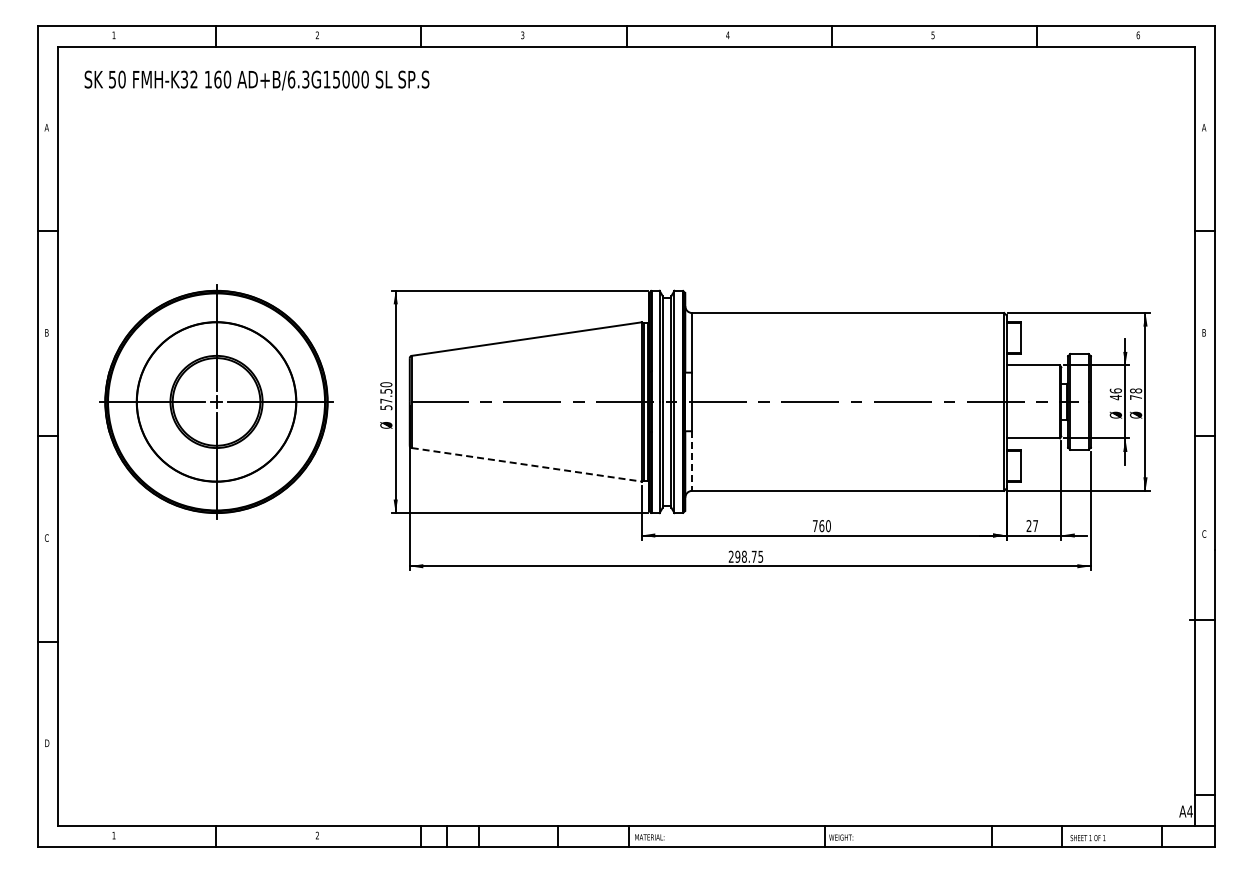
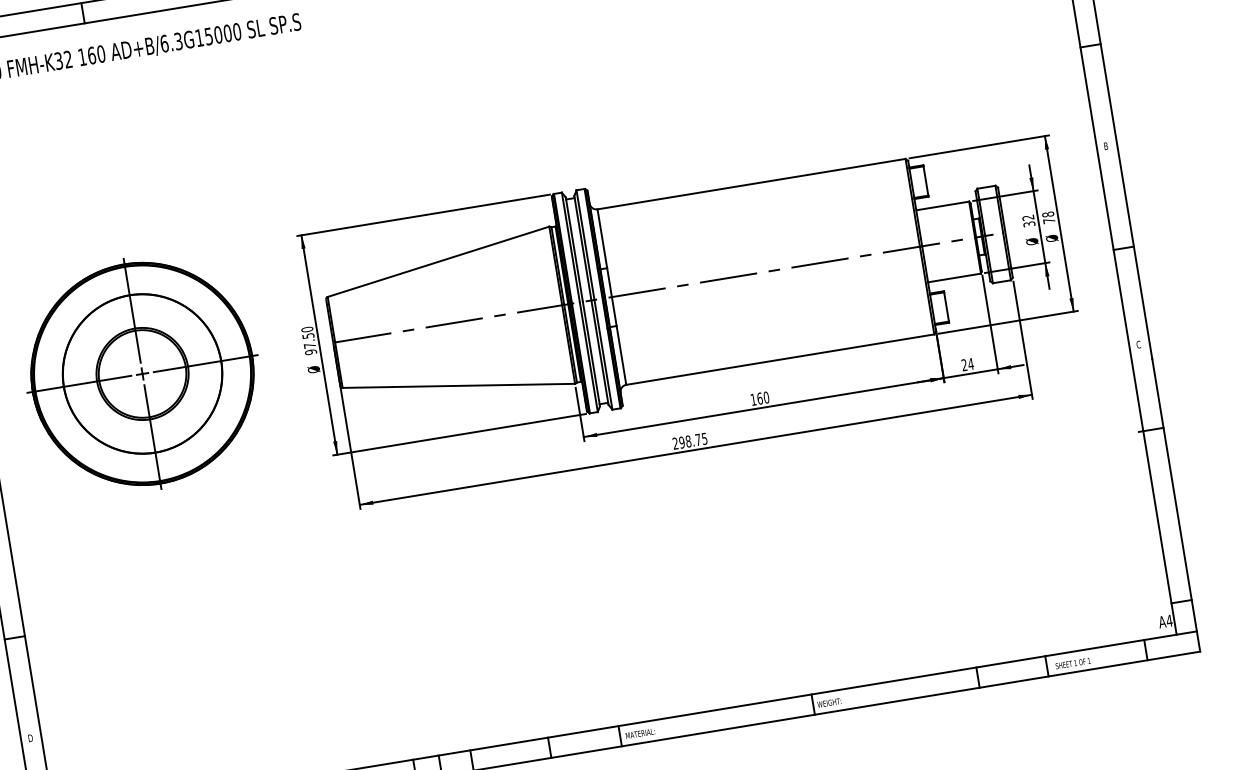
text: (1115, 394) -> (1028, 221), 46 -> 32
text: (385, 407) -> (310, 352), 57.50 -> 97.50
line: (692, 461) -> (621, 355), dashed -> solid
line: (527, 464) -> (459, 385), dashed -> solid
text: (815, 525) -> (753, 399), 760 -> 160
text: (1035, 525) -> (970, 363), 27 -> 24

